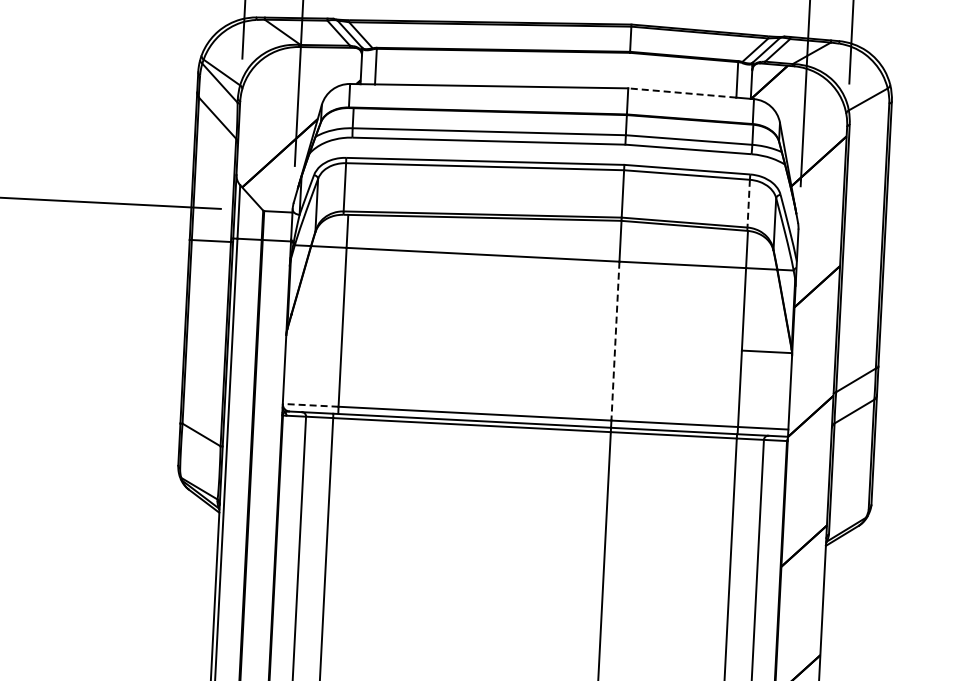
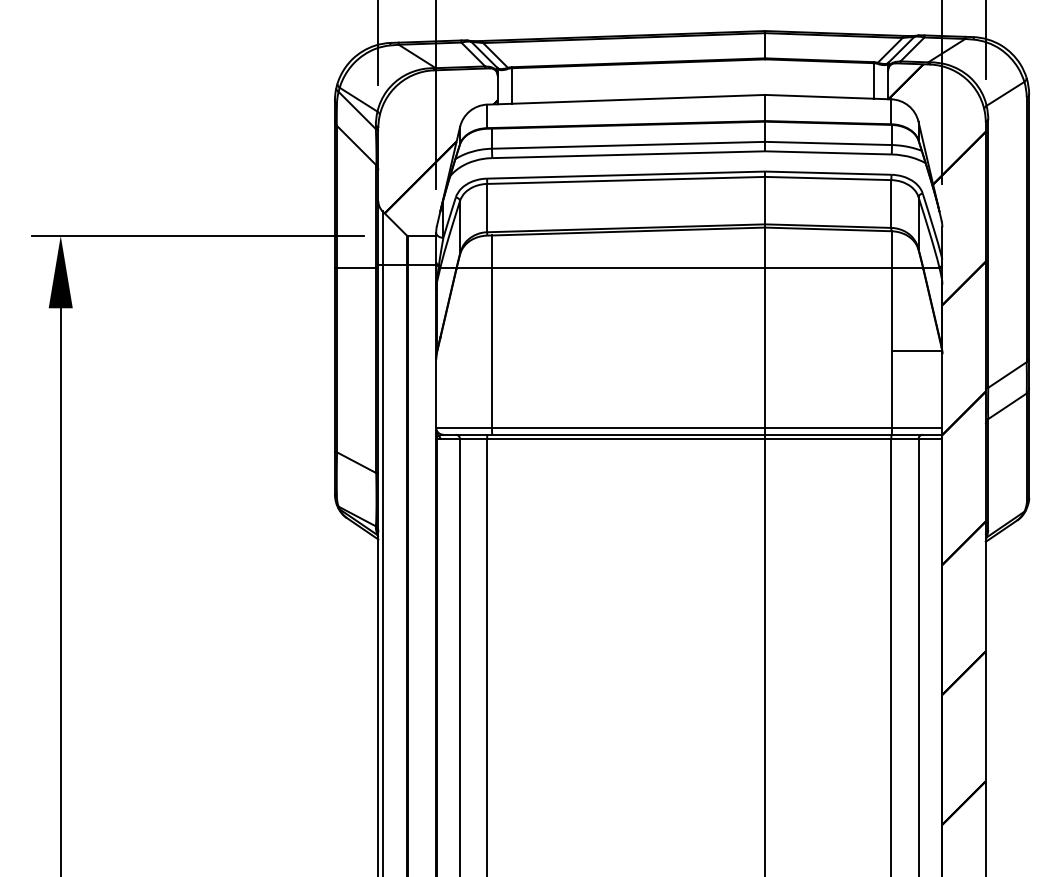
line: (681, 92) -> (818, 96), dashed -> solid
line: (748, 204) -> (891, 204), dashed -> solid
line: (615, 341) -> (765, 348), dashed -> solid
line: (311, 405) -> (464, 427), dashed -> solid

